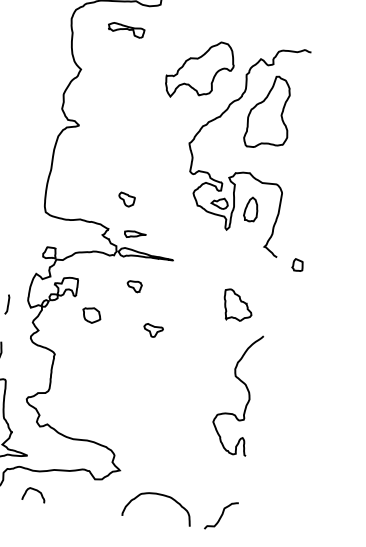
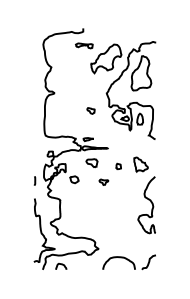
part: (126, 29) -> (84, 45), moved
part: (125, 198) -> (90, 110), moved
part: (297, 263) -> (118, 165), moved
part: (133, 286) -> (91, 163), size x1.67

